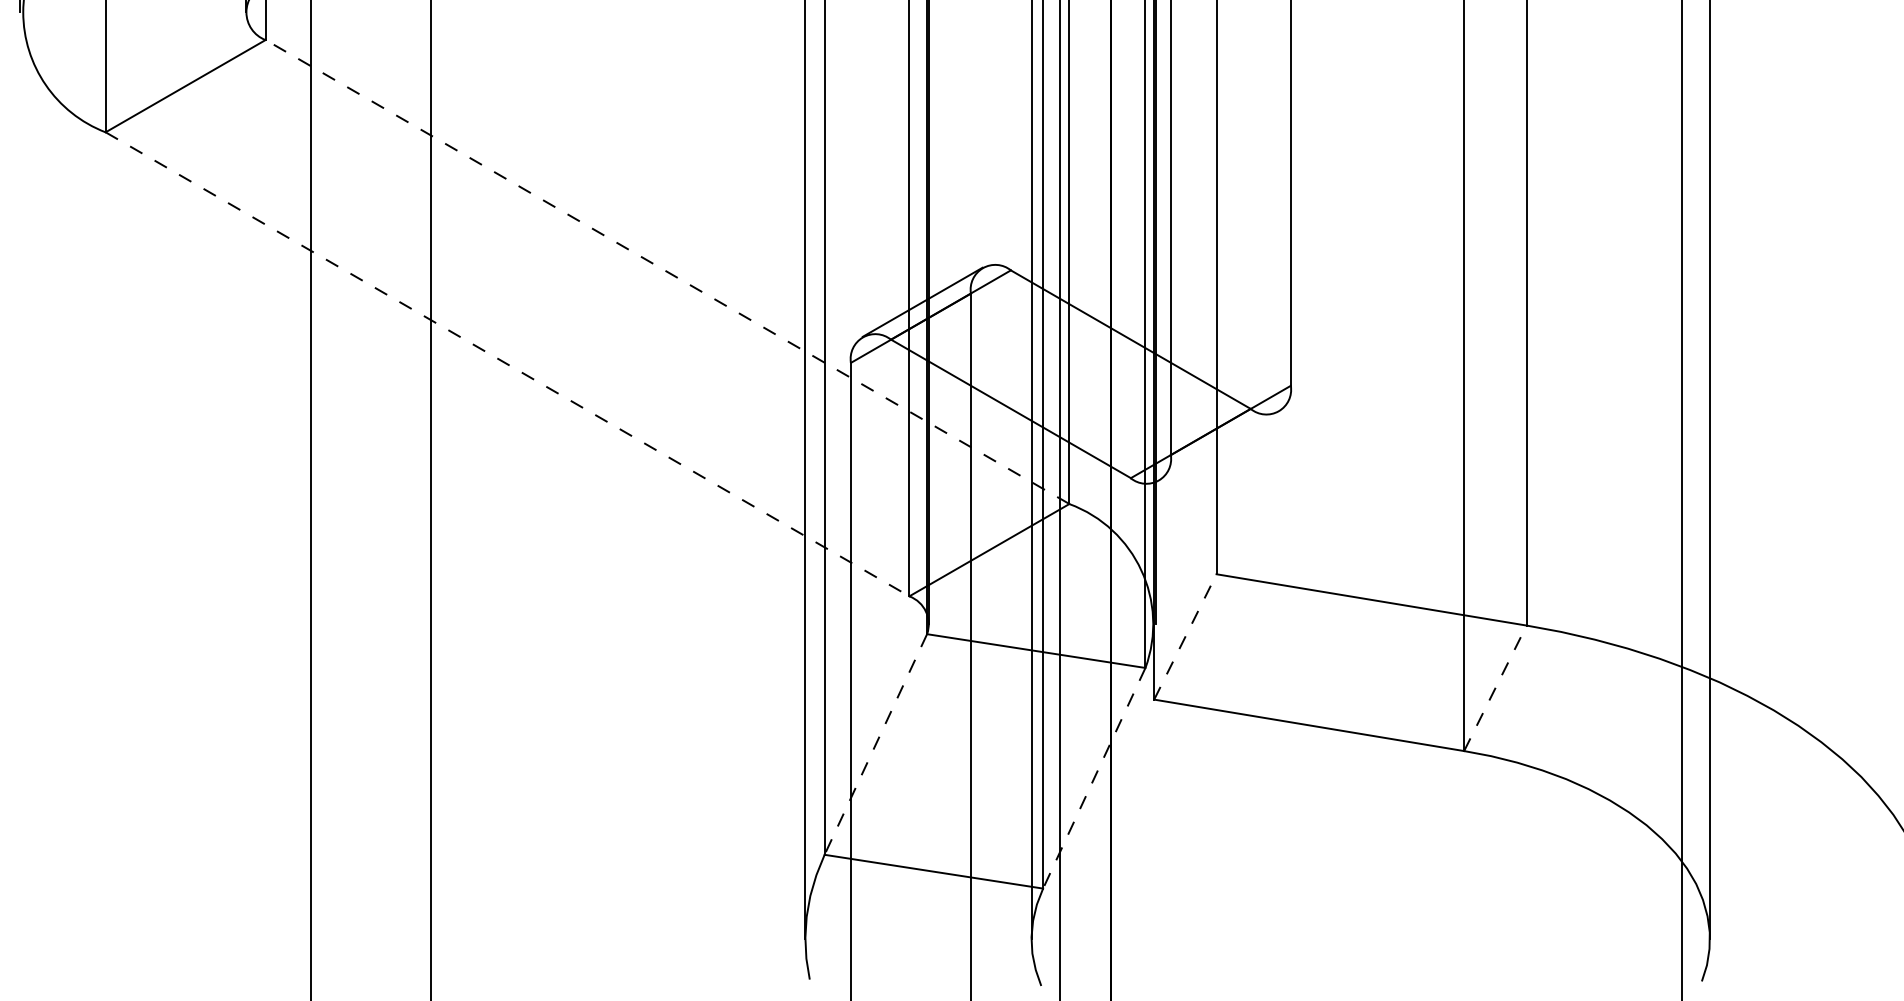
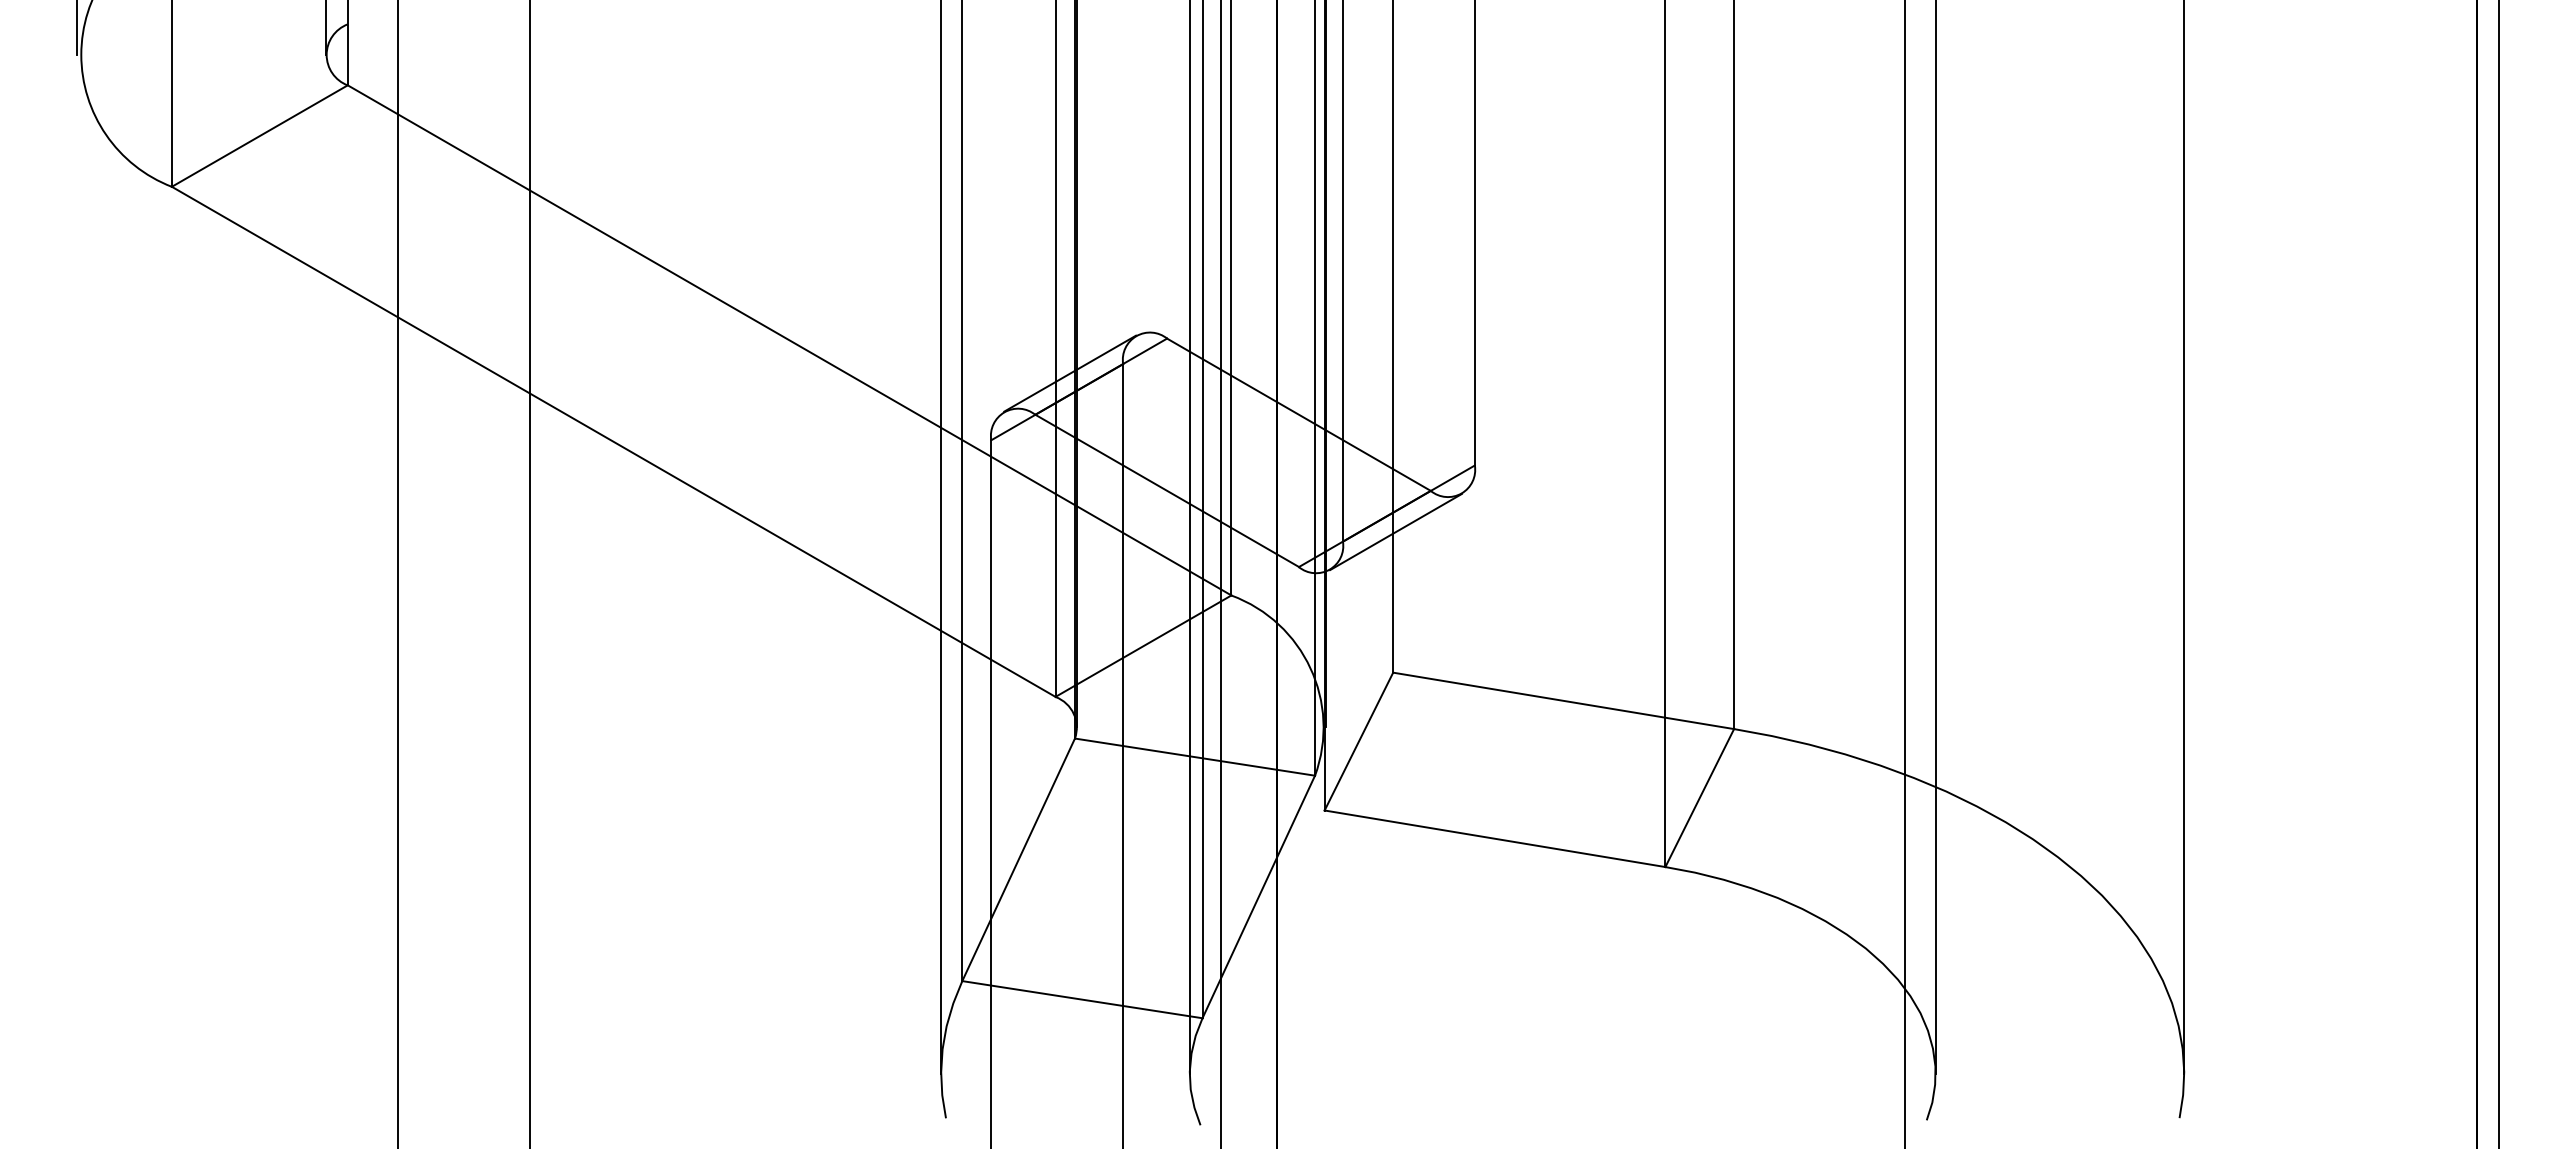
line: (667, 272) -> (789, 340), dashed -> solid
line: (508, 364) -> (614, 442), dashed -> solid
line: (1218, 445) -> (1395, 531), added
line: (1184, 636) -> (1358, 741), dashed -> solid
line: (1495, 687) -> (1699, 797), dashed -> solid
line: (875, 744) -> (1018, 859), dashed -> solid
line: (1094, 777) -> (1258, 896), dashed -> solid

